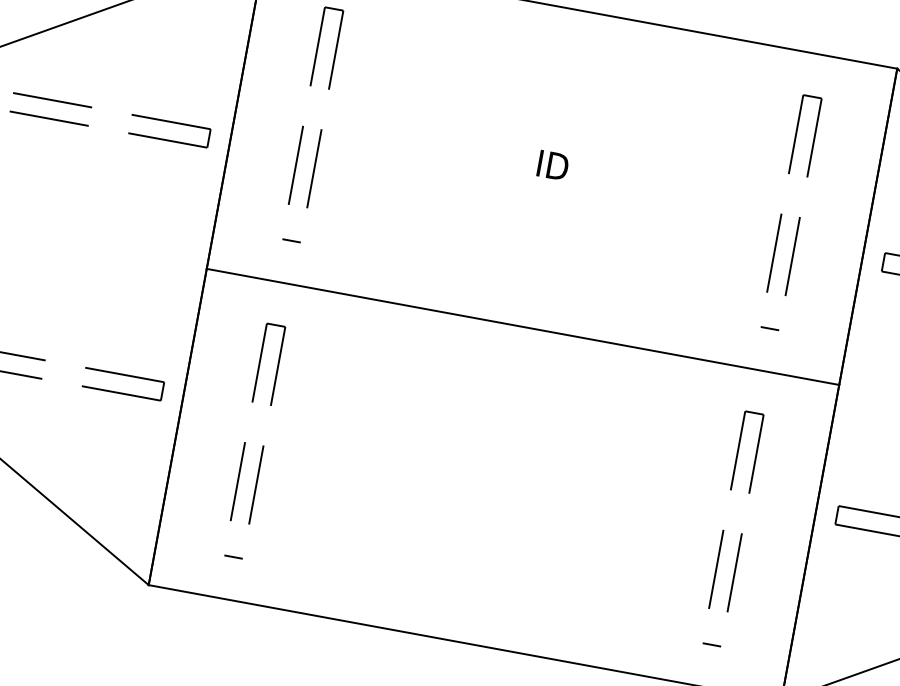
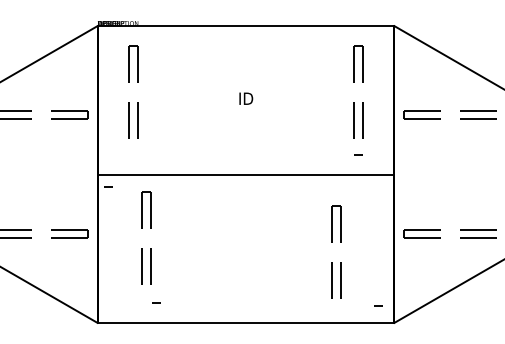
line: (291, 240) -> (108, 186), moved
part: (252, 400) -> (142, 228), moved
part: (732, 488) -> (332, 242), moved
line: (233, 555) -> (156, 302), moved
line: (712, 643) -> (378, 305), moved

